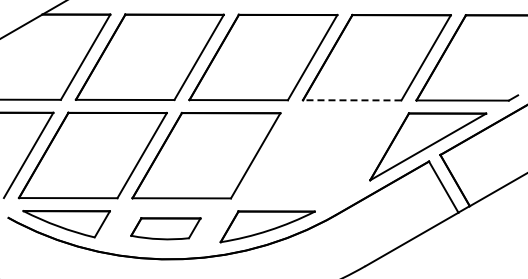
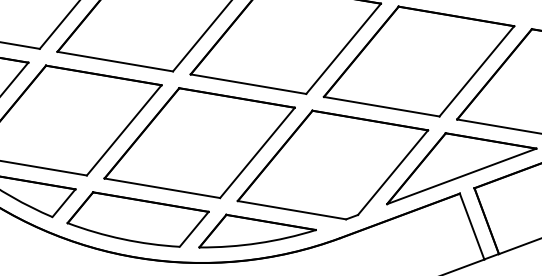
line: (351, 100) -> (380, 106), dashed -> solid
part: (319, 155) -> (332, 165), added
part: (165, 228) -> (137, 220), size x1.67

